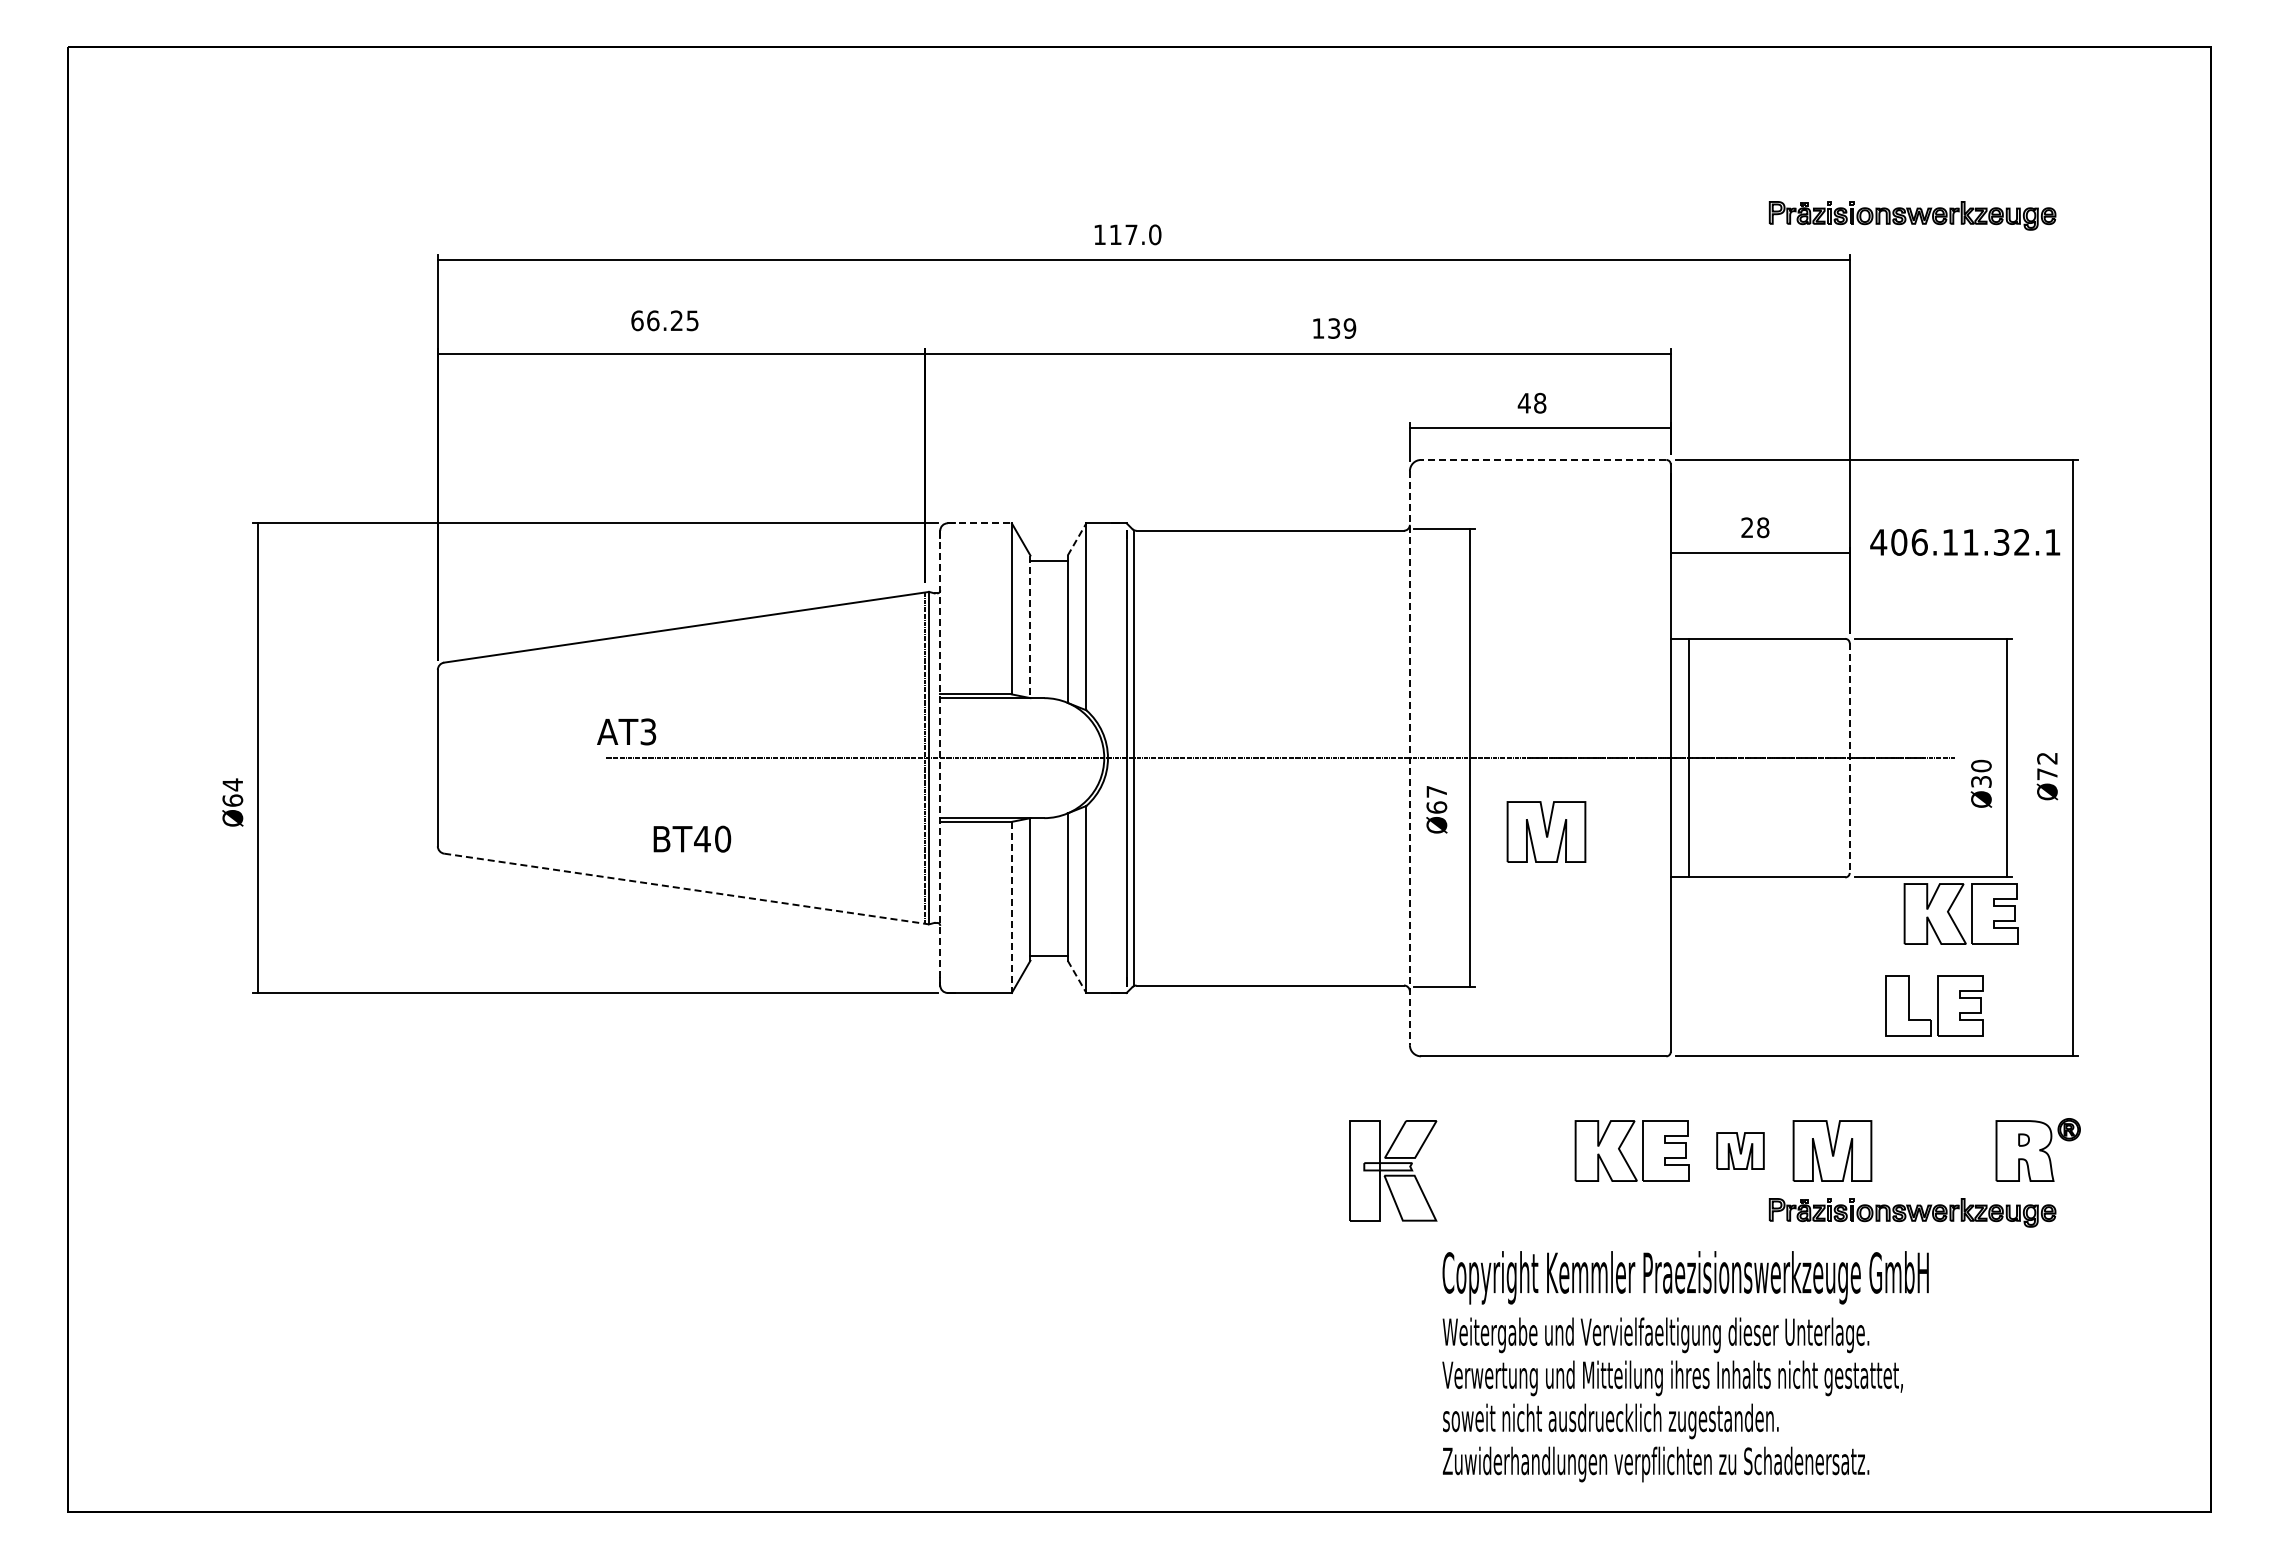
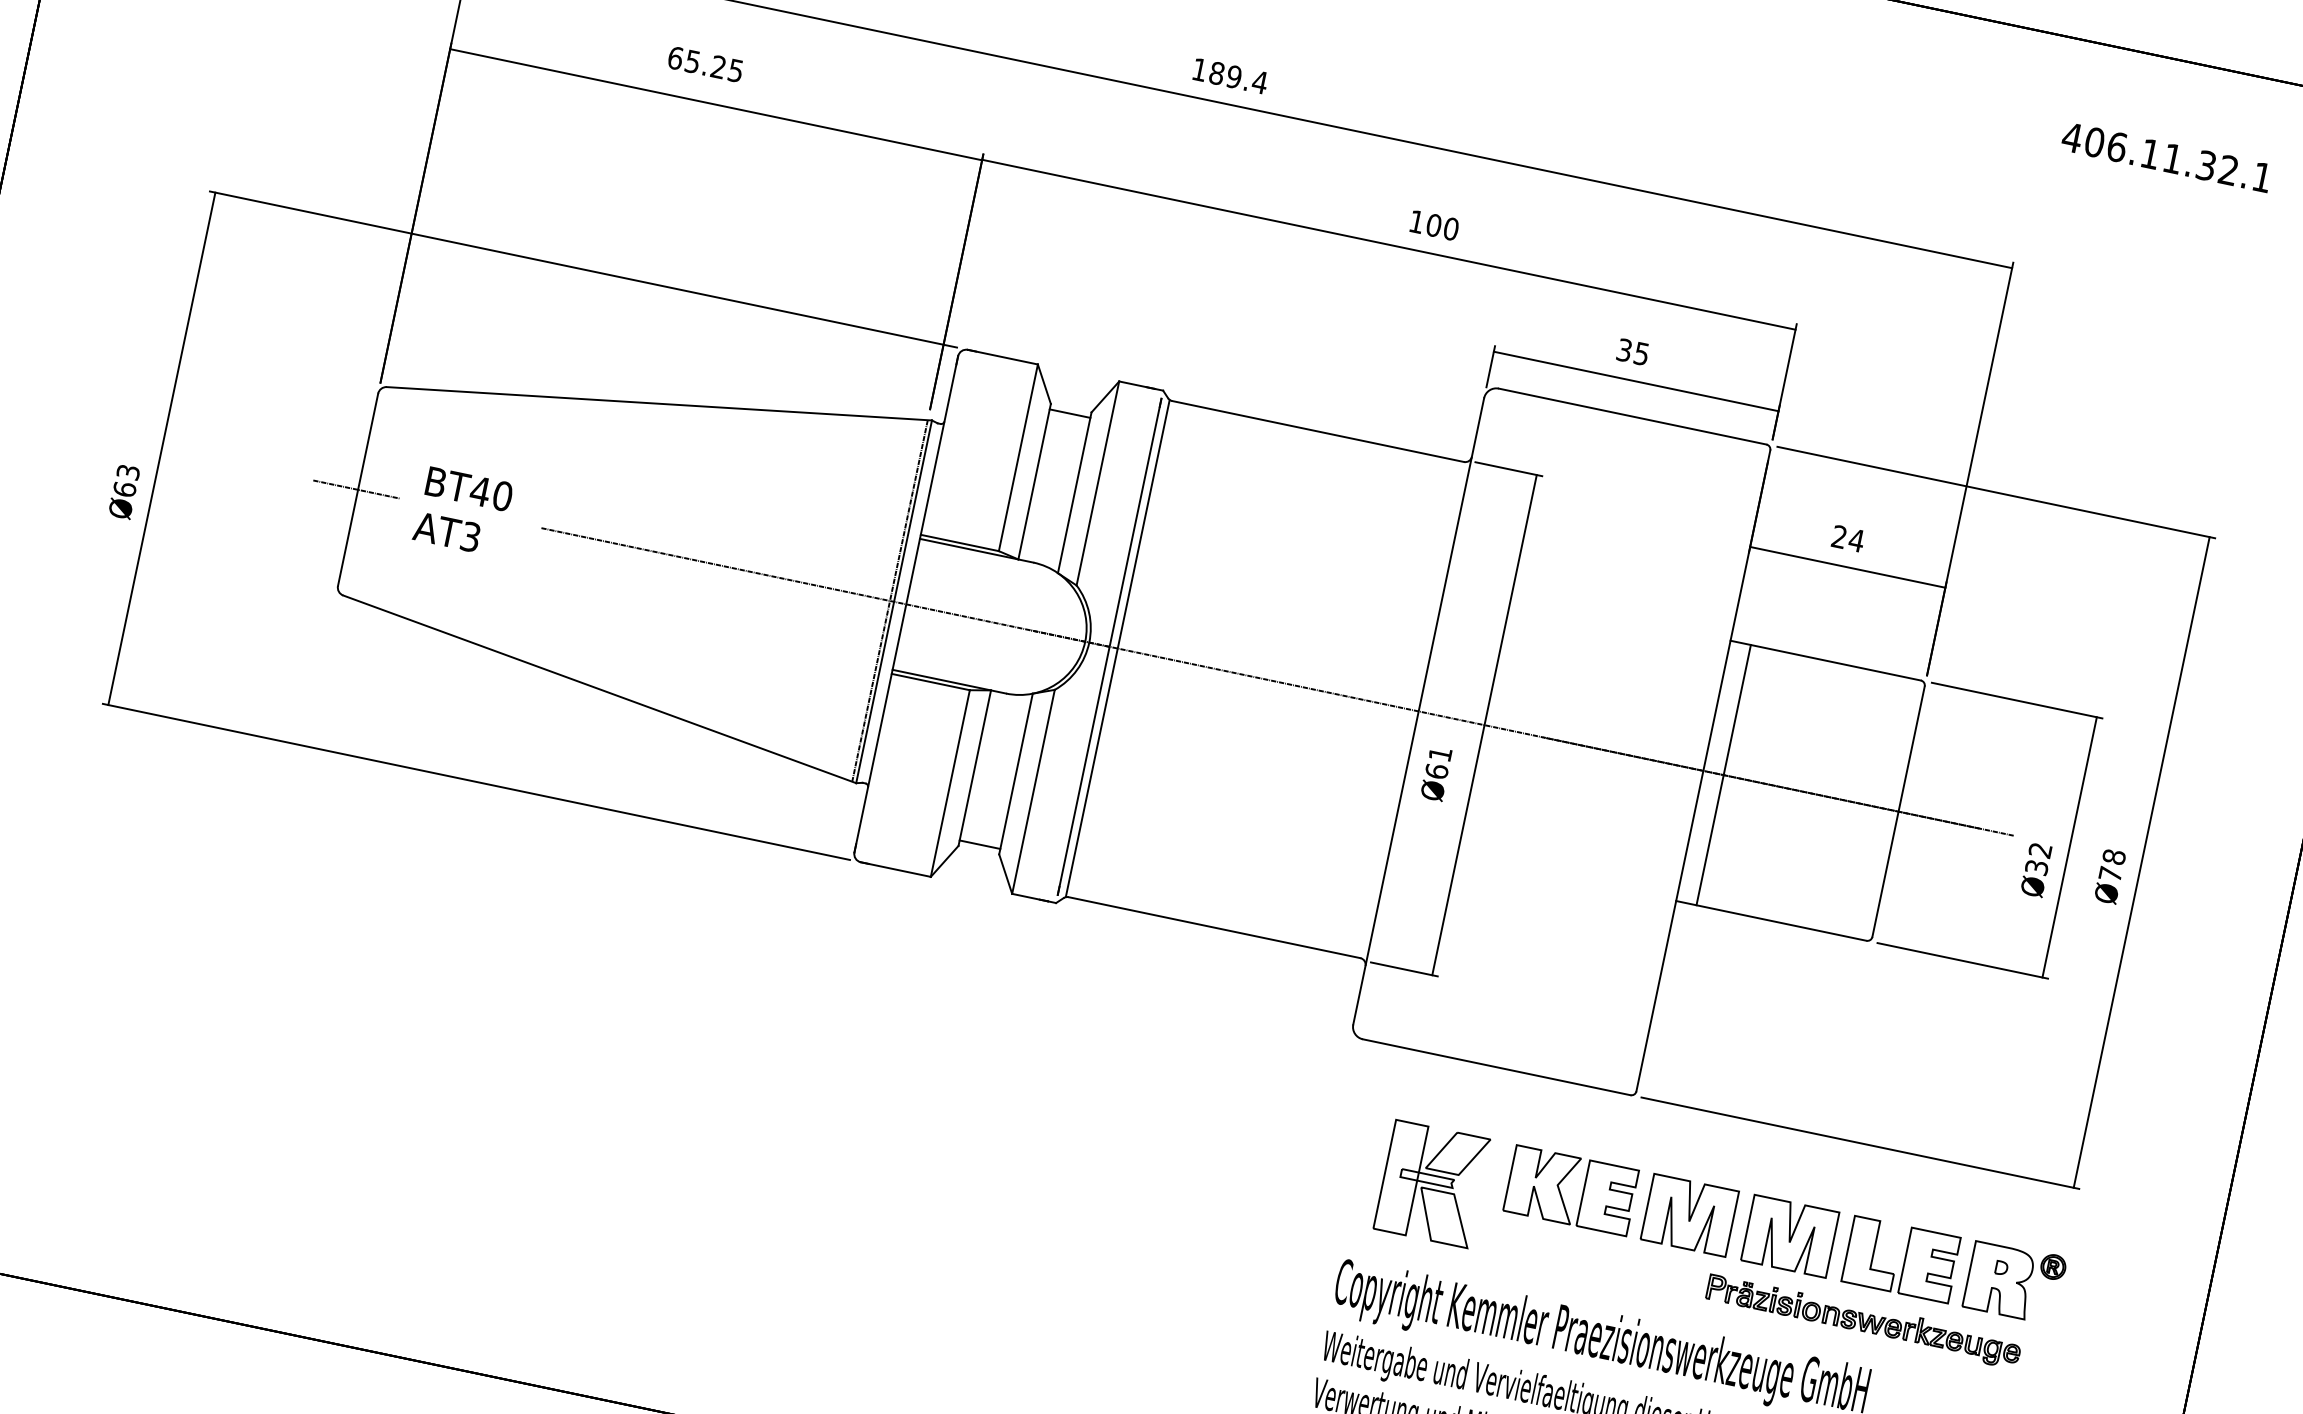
part: (1912, 215) -> (2090, 233), removed
text: (1135, 234) -> (1238, 77), 117.0 -> 189.4
text: (653, 320) -> (693, 61), 66.25 -> 65.25
text: (1342, 328) -> (1443, 227), 139 -> 100
text: (1531, 402) -> (1632, 351), 48 -> 35
line: (1543, 459) -> (1632, 416), dashed -> solid
line: (980, 523) -> (1003, 357), dashed -> solid
text: (1762, 527) -> (1855, 540), 28 -> 24
line: (1077, 539) -> (1105, 397), dashed -> solid
text: (1965, 542) -> (2167, 157), moved
line: (1030, 627) -> (1034, 482), dashed -> solid
text: (626, 731) -> (446, 531), moved
line: (436, 758) -> (356, 489), added
line: (940, 758) -> (906, 604), dashed -> solid
line: (1409, 758) -> (1418, 711), dashed -> solid
line: (1849, 758) -> (1898, 811), dashed -> solid
text: (2047, 758) -> (2114, 857), Ø72 -> Ø78
text: (1981, 765) -> (2040, 849), Ø30 -> Ø32
text: (232, 784) -> (128, 471), Ø64 -> Ø63
text: (1436, 791) -> (1440, 753), Ø67 -> Ø61
part: (1546, 831) -> (1551, 822), removed
text: (692, 838) -> (469, 488), moved
line: (687, 889) -> (600, 690), dashed -> solid
line: (1011, 907) -> (949, 783), dashed -> solid
part: (1952, 917) -> (1974, 1008), removed
line: (1077, 976) -> (1006, 873), dashed -> solid
part: (1934, 1005) -> (1901, 1259), moved
part: (1740, 1150) -> (1689, 1214), size x1.67
part: (1393, 1170) -> (1432, 1183), moved

